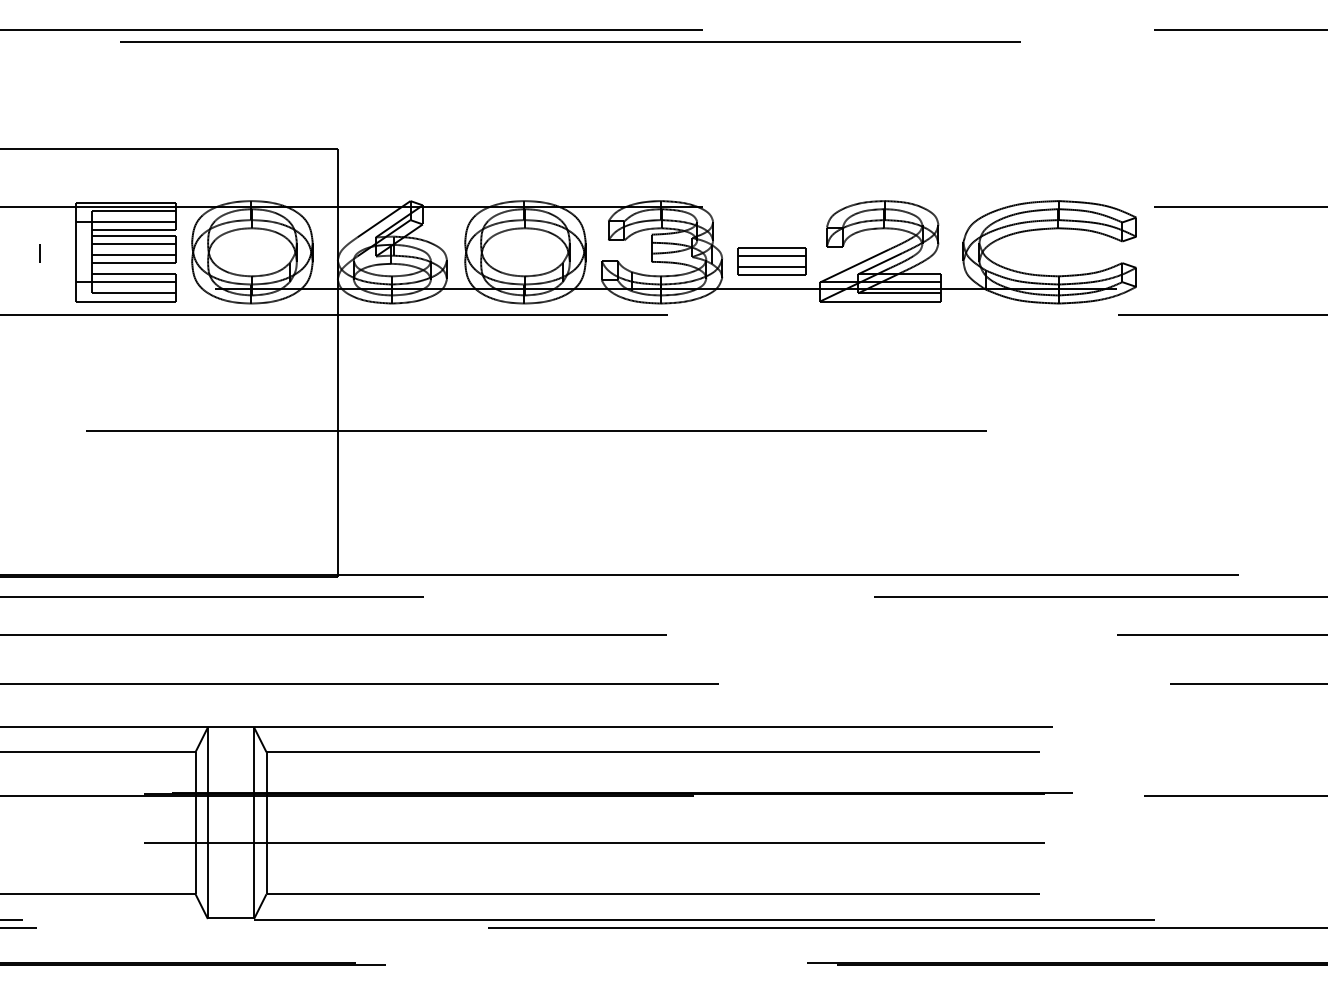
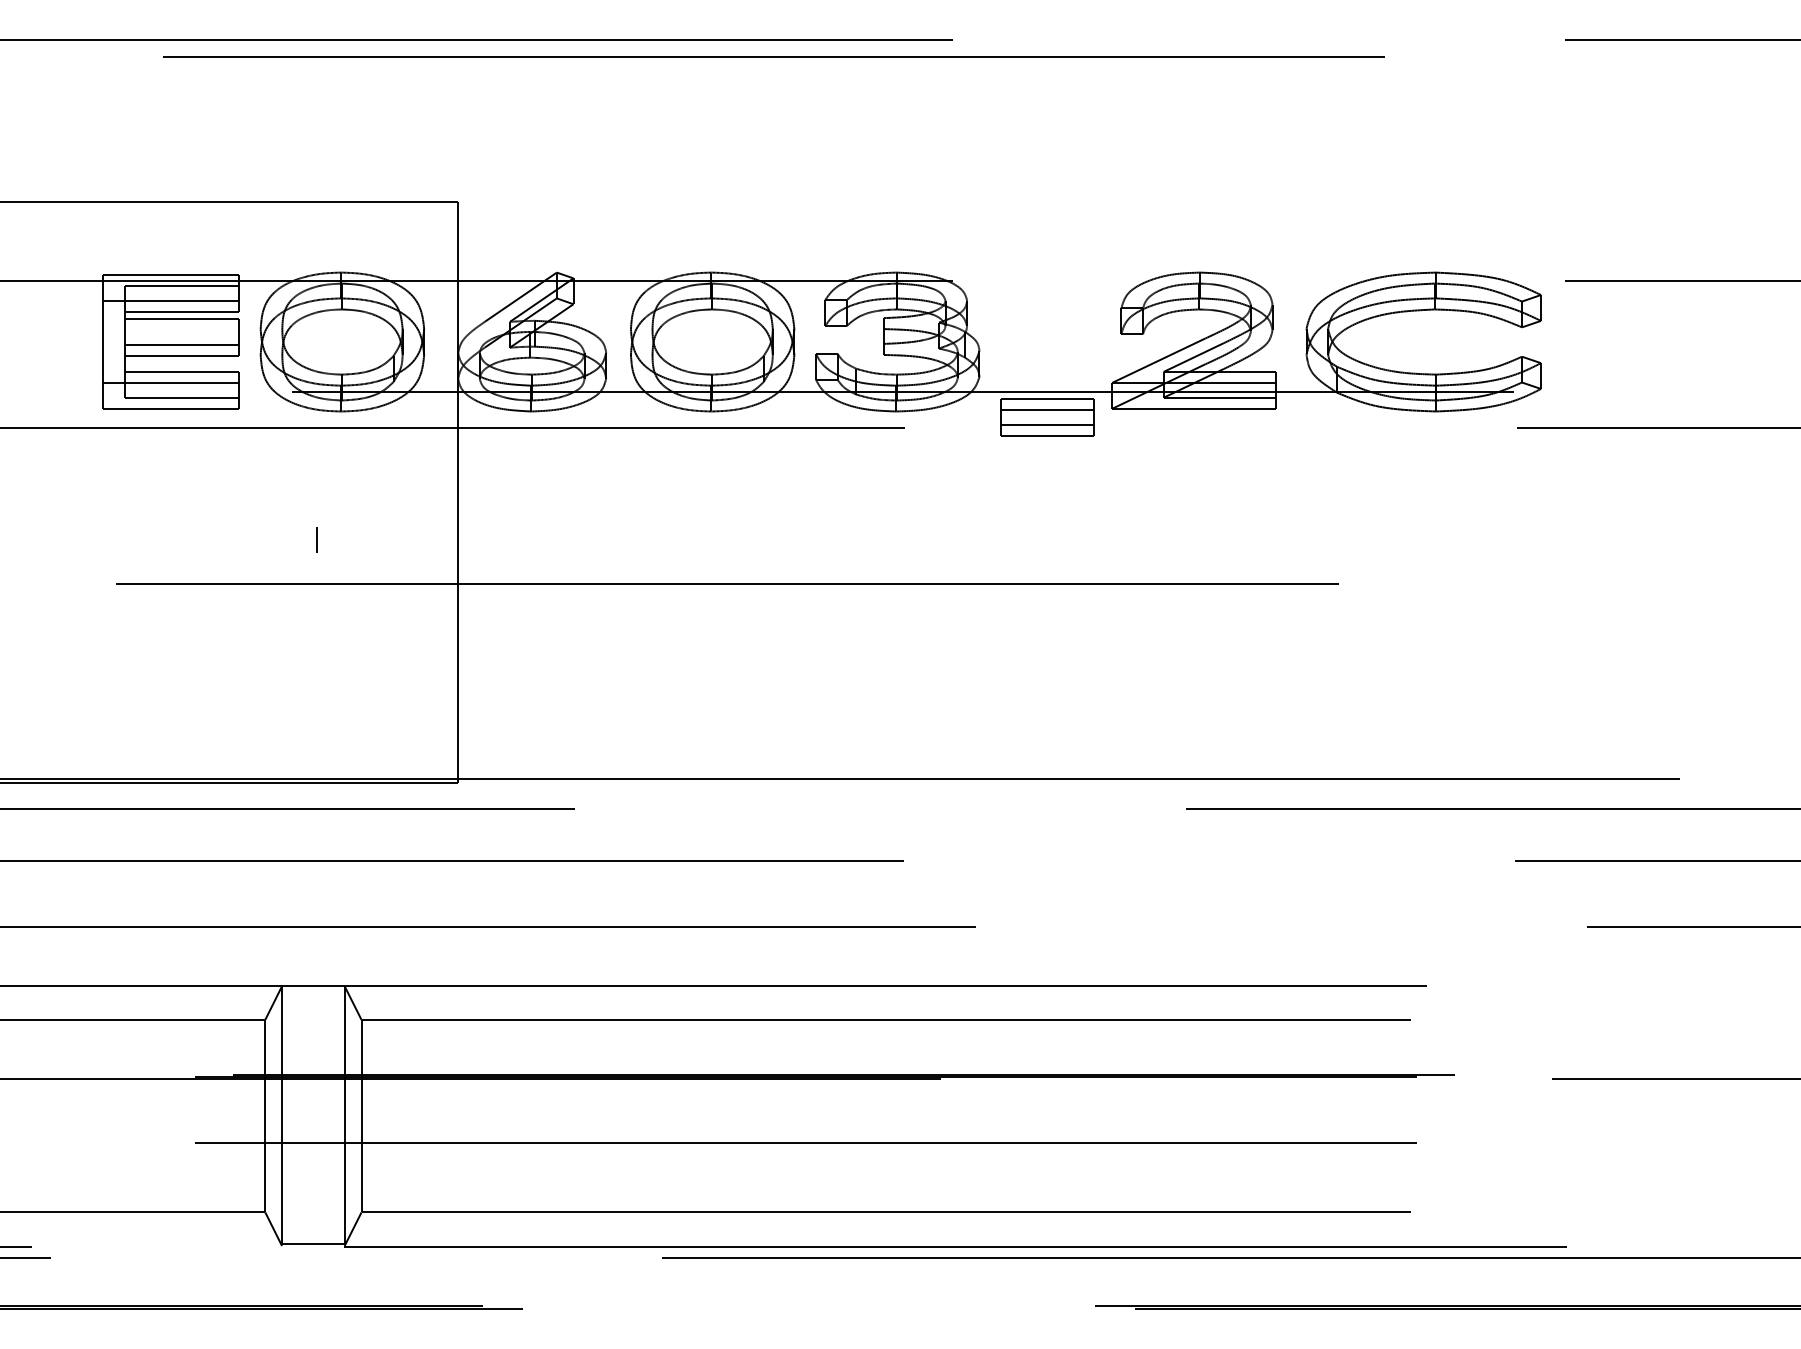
line: (133, 243) -> (181, 330), removed
line: (39, 252) -> (316, 539), moved
part: (772, 261) -> (1047, 417), moved

